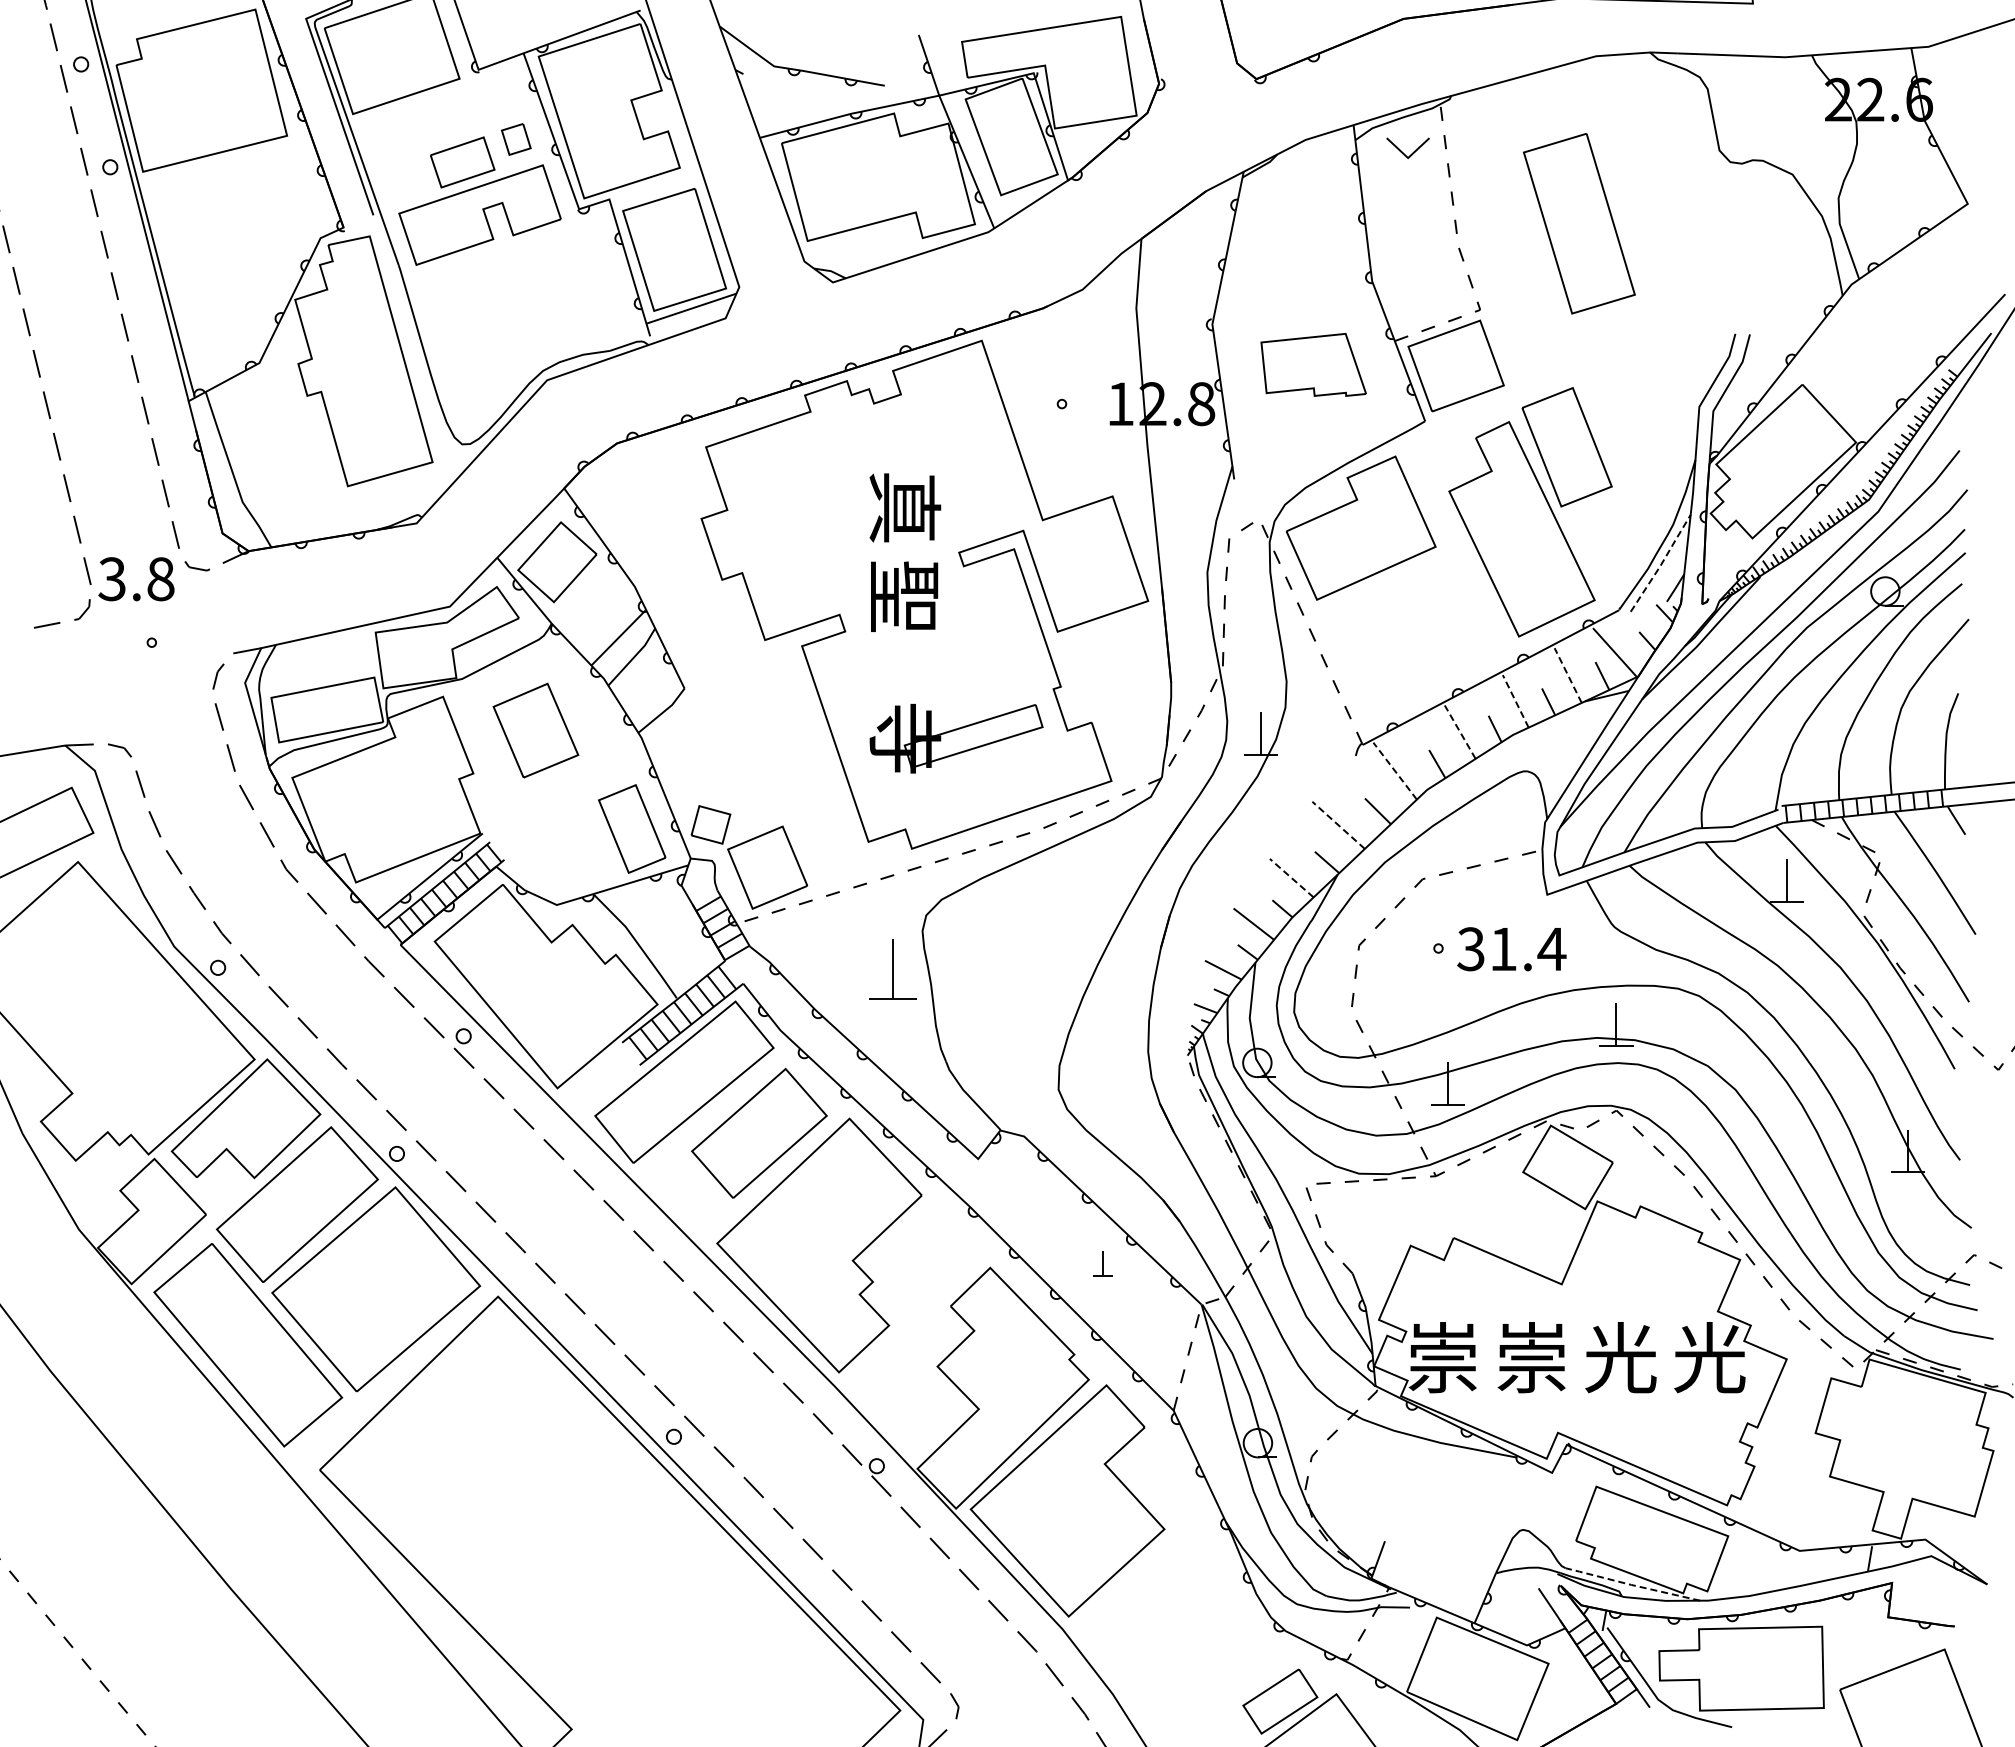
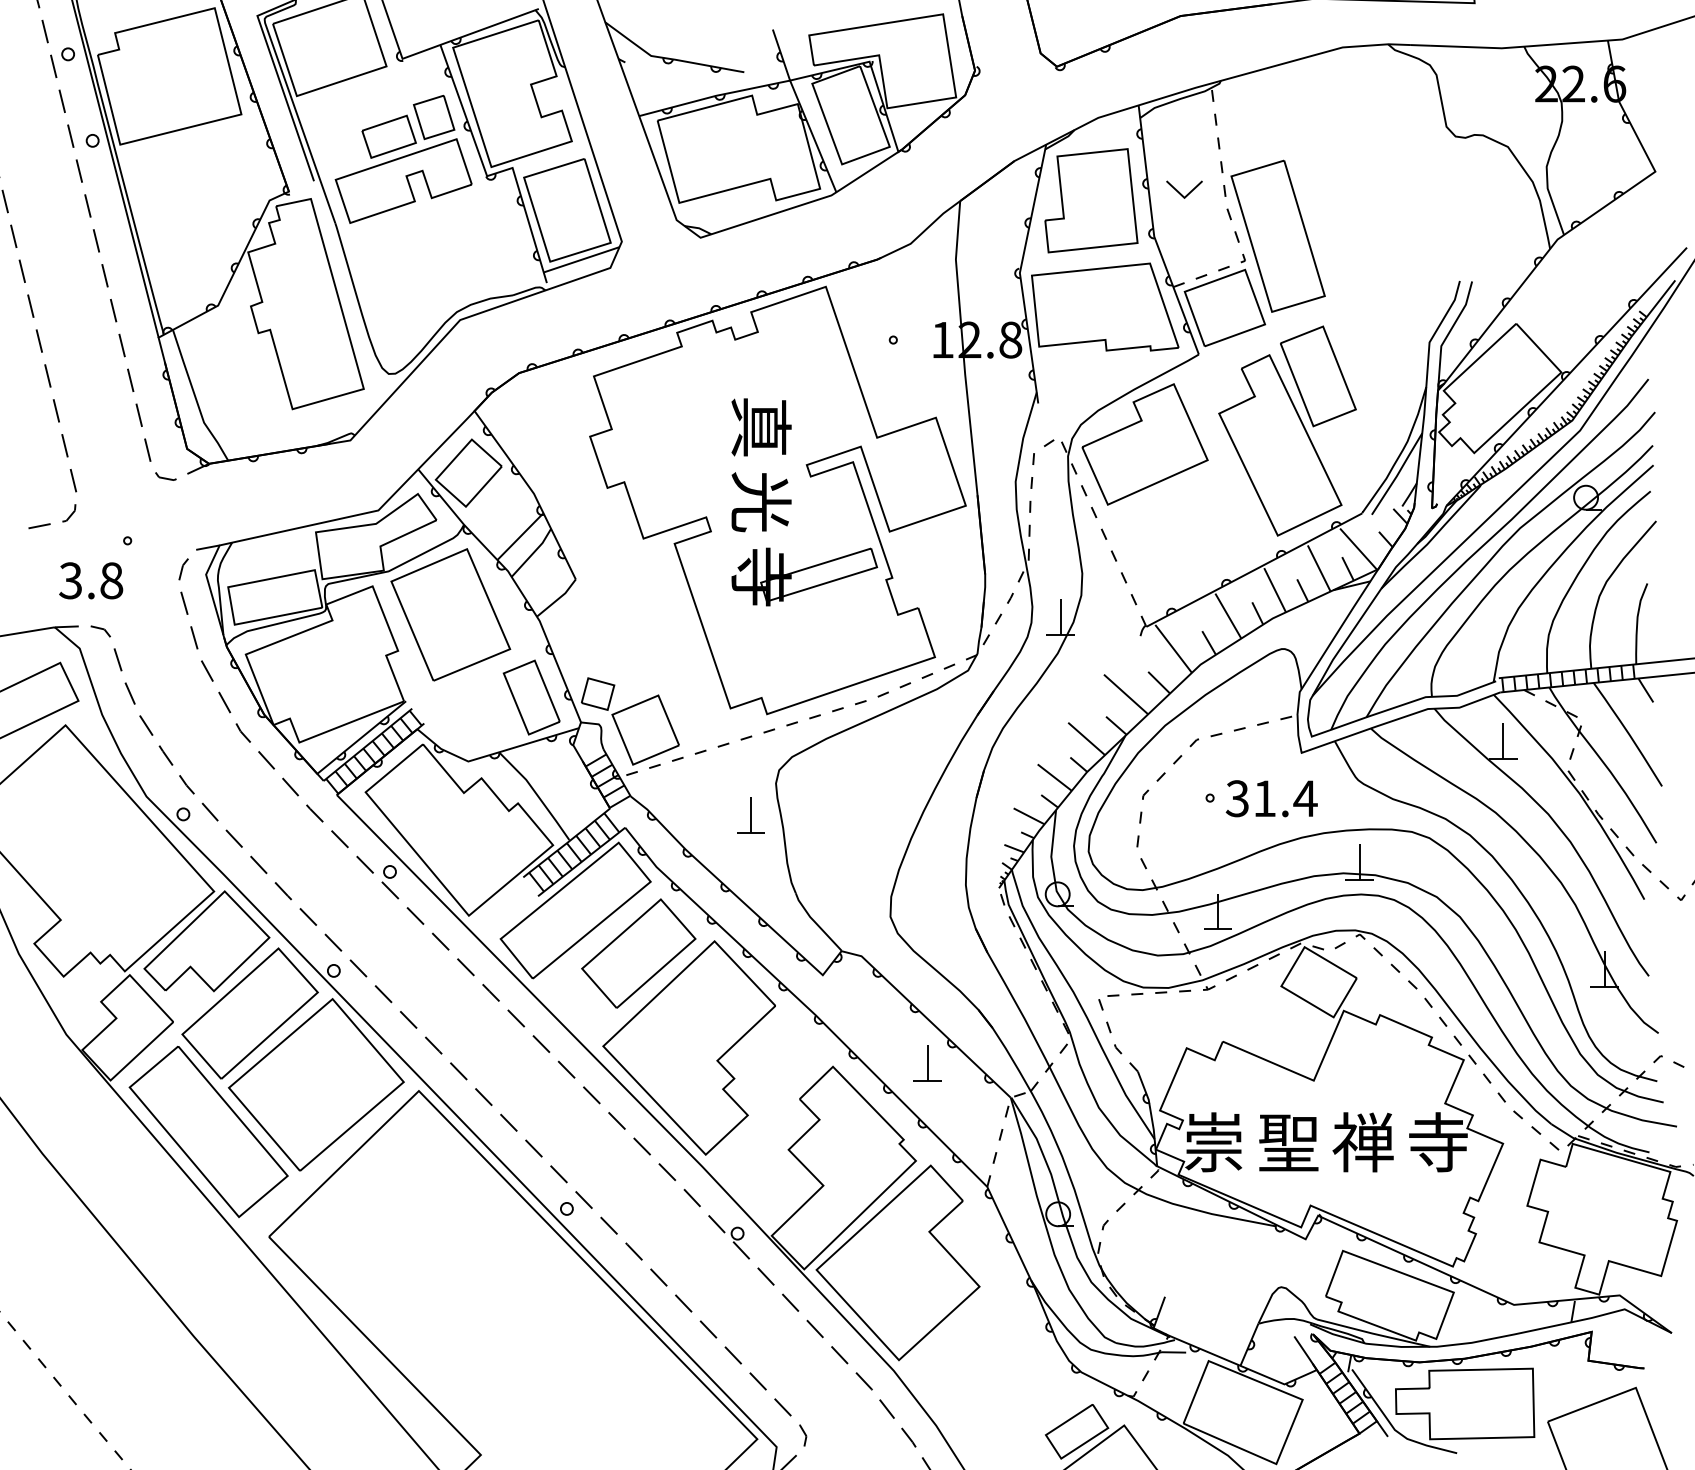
part: (516, 139) -> (434, 117), size x1.67
part: (1402, 151) -> (1179, 192), moved
part: (1579, 223) -> (1278, 236), moved
part: (1297, 238) -> (1091, 200), added
part: (1313, 364) -> (1104, 306), size x1.67
line: (1661, 563) -> (1397, 474), dashed -> solid
text: (136, 579) -> (91, 581), moved
text: (905, 596) -> (761, 501), 聖 -> 光
line: (1568, 675) -> (1319, 568), dashed -> solid
line: (1515, 700) -> (1274, 589), dashed -> solid
part: (535, 730) -> (450, 614), size x1.67
line: (1460, 732) -> (1228, 616), dashed -> solid
part: (956, 738) -> (804, 576), moved
line: (1395, 771) -> (1173, 649), dashed -> solid
line: (1338, 825) -> (1125, 694), dashed -> solid
line: (1291, 877) -> (1086, 738), dashed -> solid
part: (892, 969) -> (750, 815), size x0.71
part: (1102, 1263) -> (927, 1063), size x1.67
text: (1531, 1357) -> (1288, 1142), 崇 -> 聖
text: (1619, 1357) -> (1362, 1142), 光 -> 禅
text: (1709, 1357) -> (1438, 1142), 光 -> 寺
line: (1631, 1584) -> (1372, 1333), dashed -> solid

